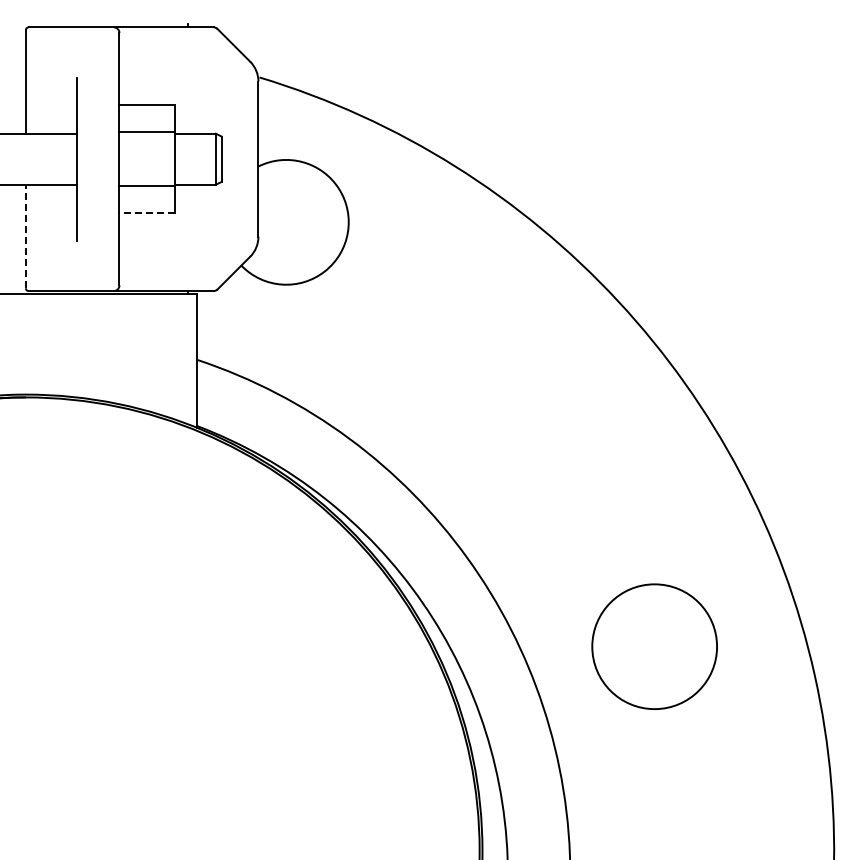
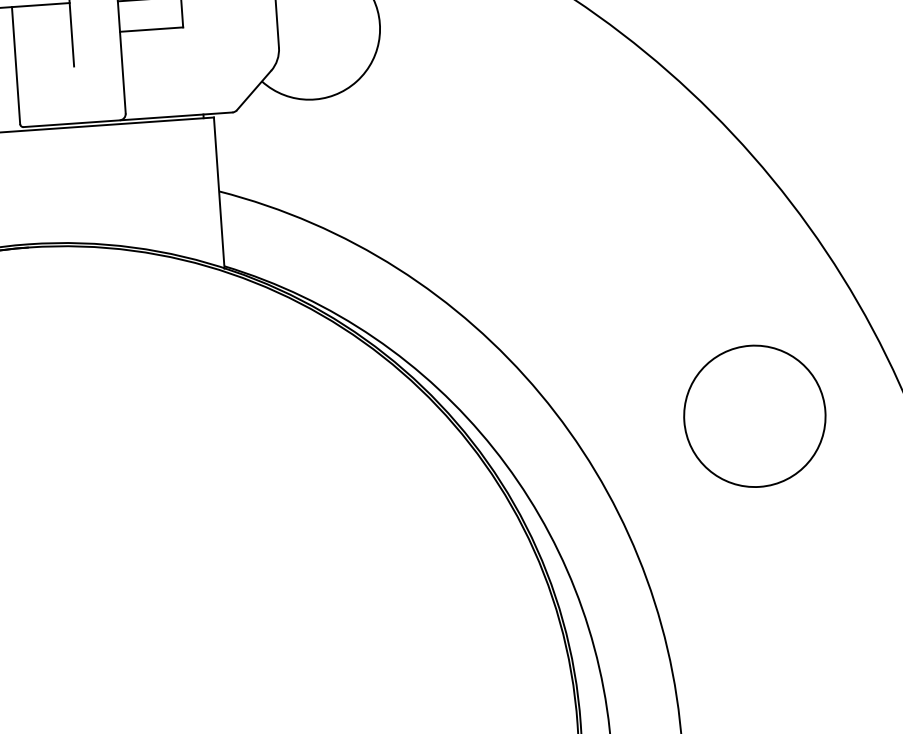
line: (147, 213) -> (151, 29), dashed -> solid
line: (25, 236) -> (15, 65), dashed -> solid
circle: (654, 646) -> (754, 416), moved

